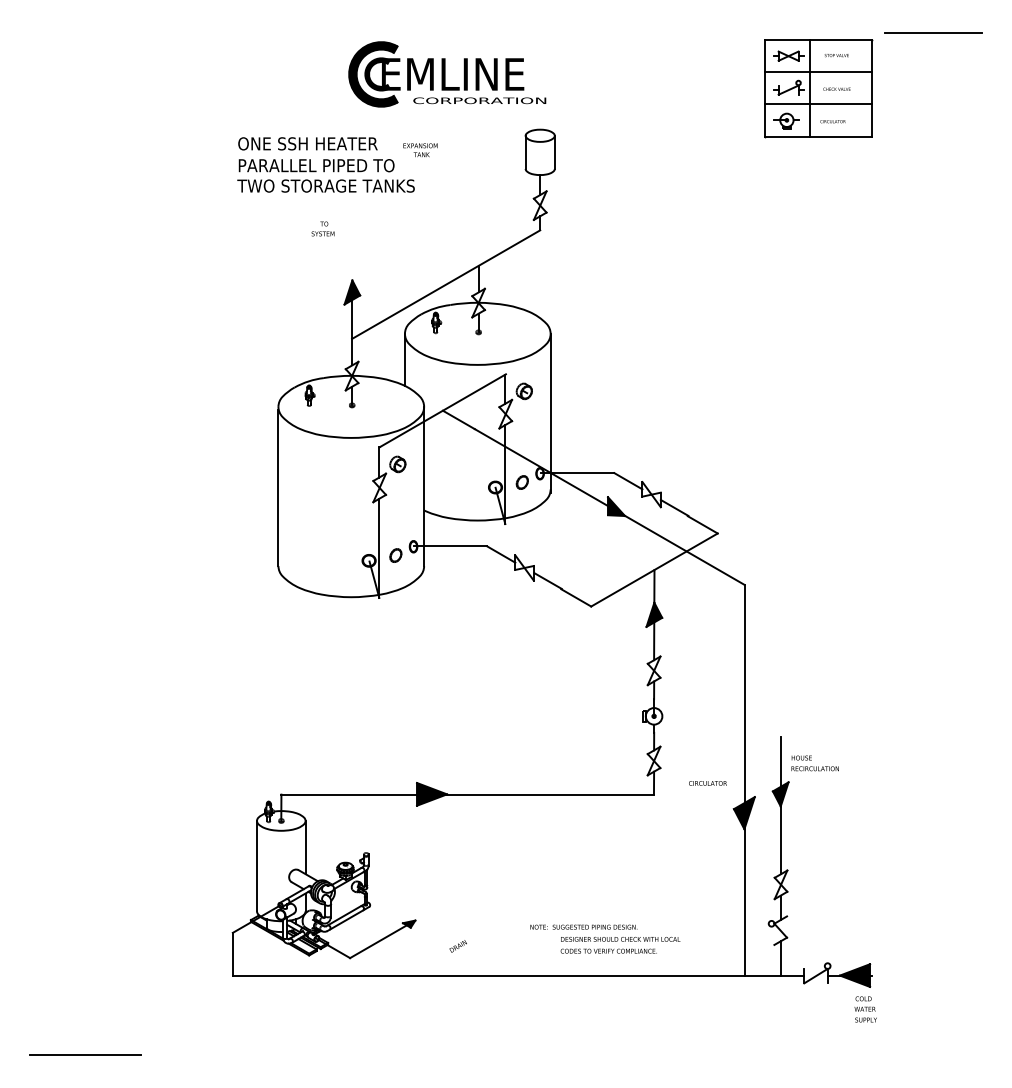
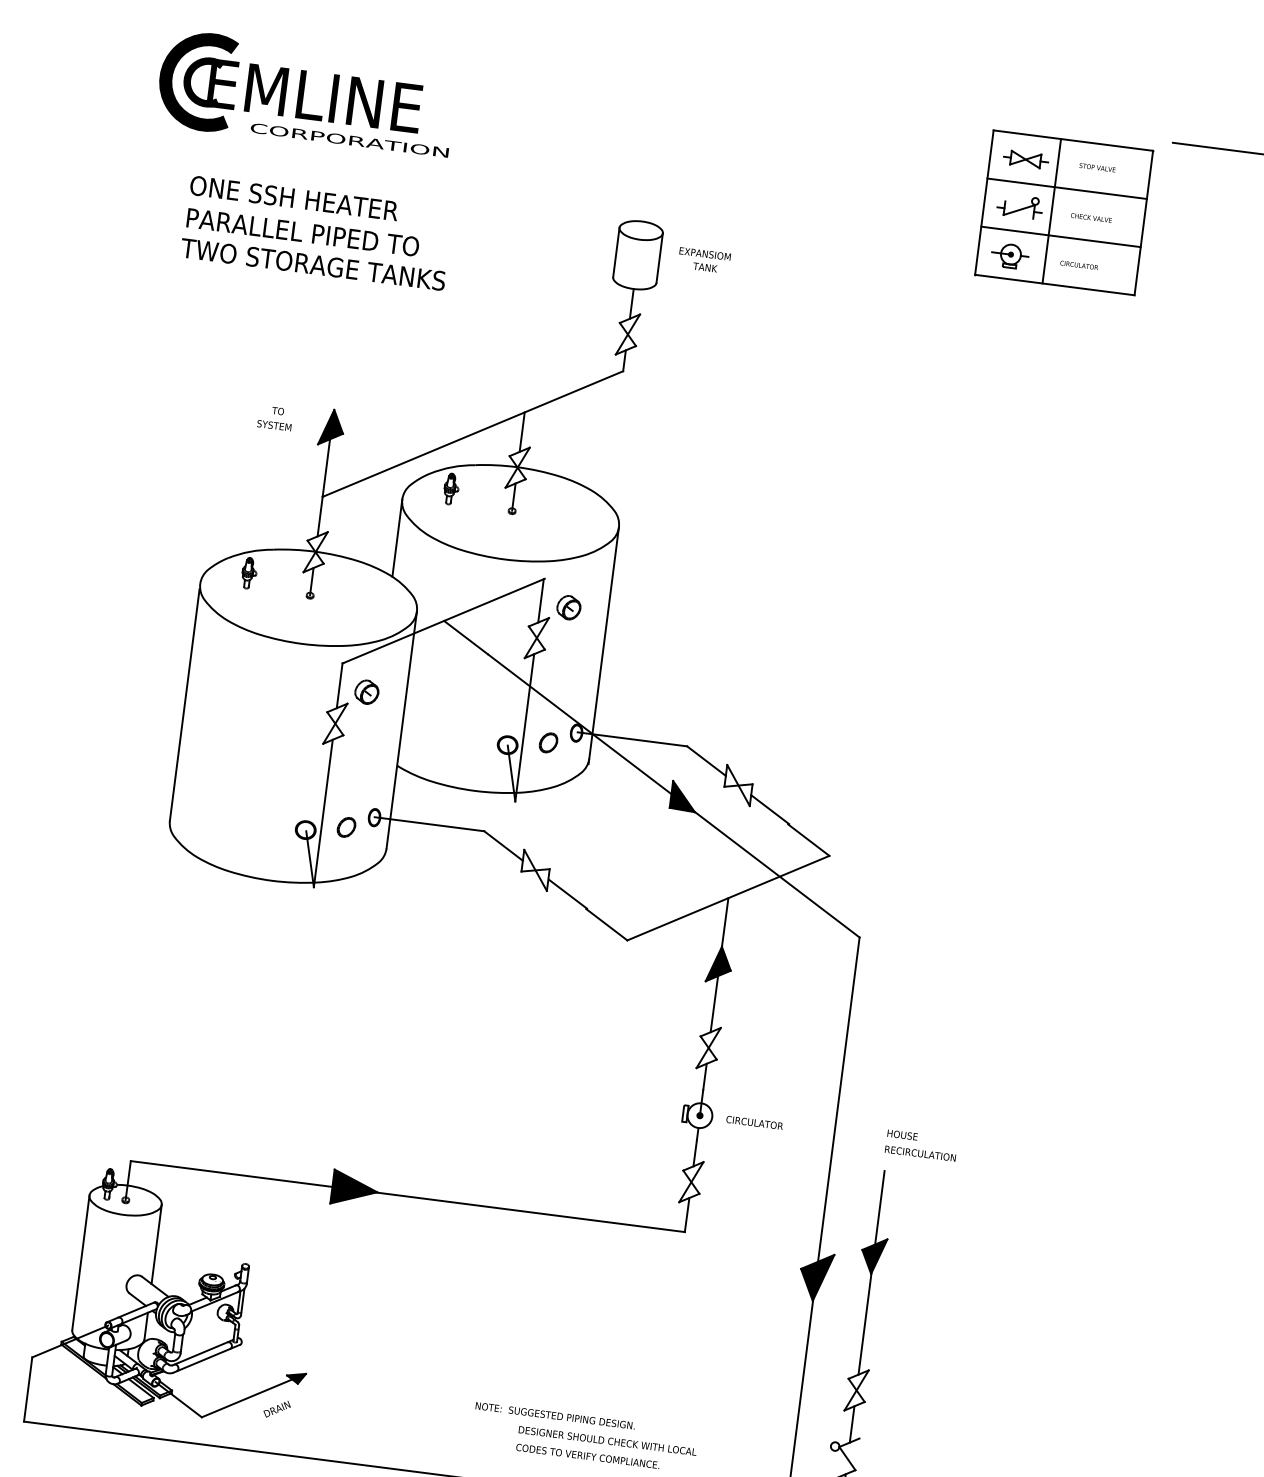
part: (447, 74) -> (306, 95), moved
text: (420, 150) -> (704, 260), moved
text: (322, 228) -> (274, 417), moved
text: (814, 763) -> (920, 1145), moved
text: (707, 783) -> (754, 1122), moved
text: (457, 946) -> (275, 1409), moved

